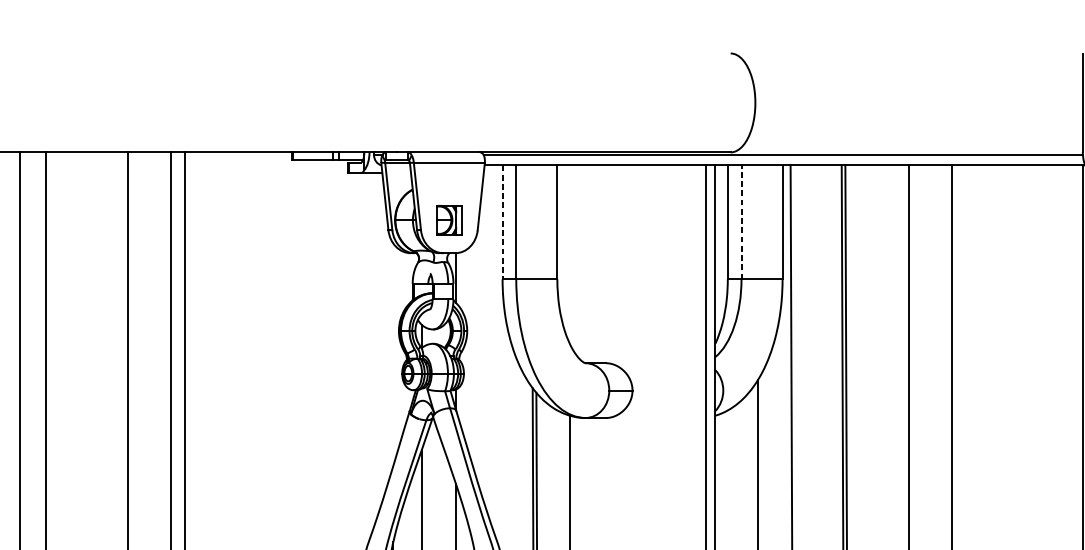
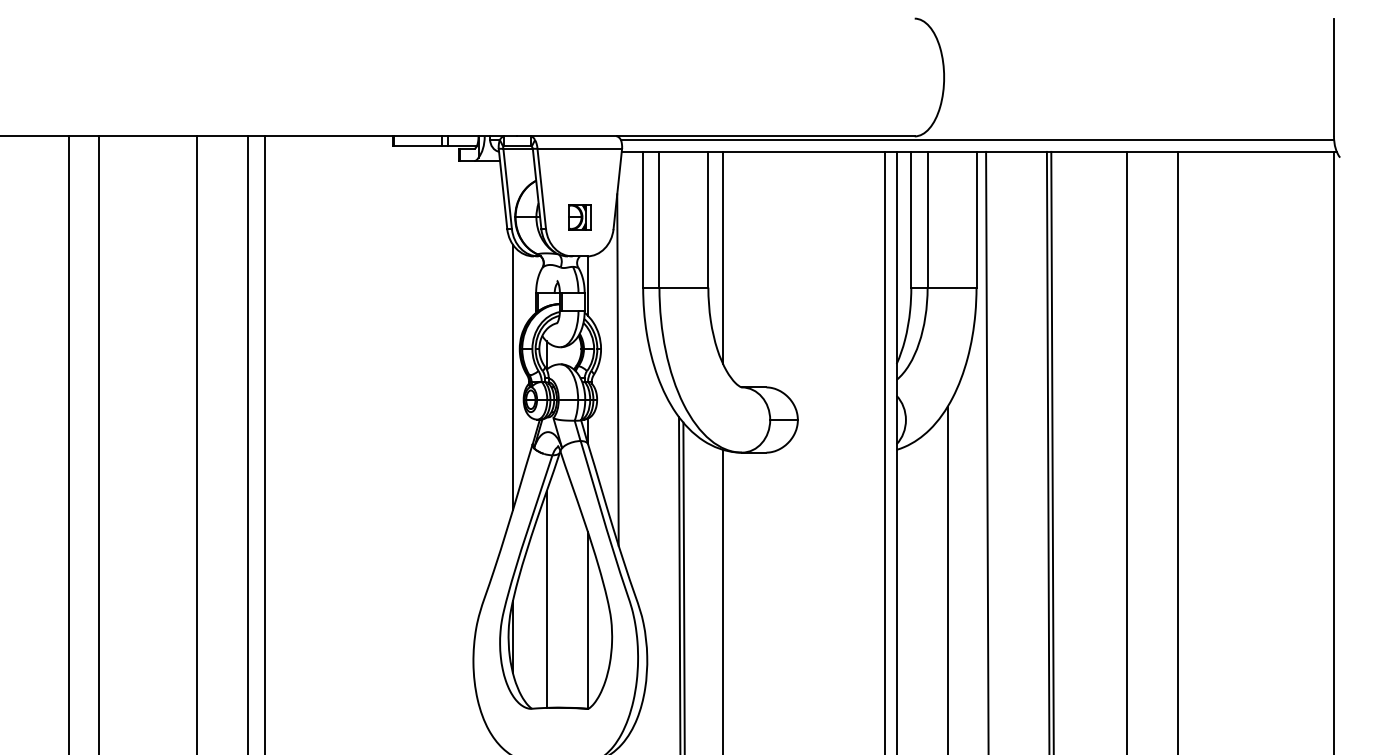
part: (449, 220) -> (579, 217), size x0.71
line: (502, 222) -> (643, 219), dashed -> solid
line: (741, 222) -> (927, 219), dashed -> solid
line: (570, 254) -> (723, 257), added
line: (481, 348) -> (617, 369), added
line: (393, 354) -> (513, 376), added

